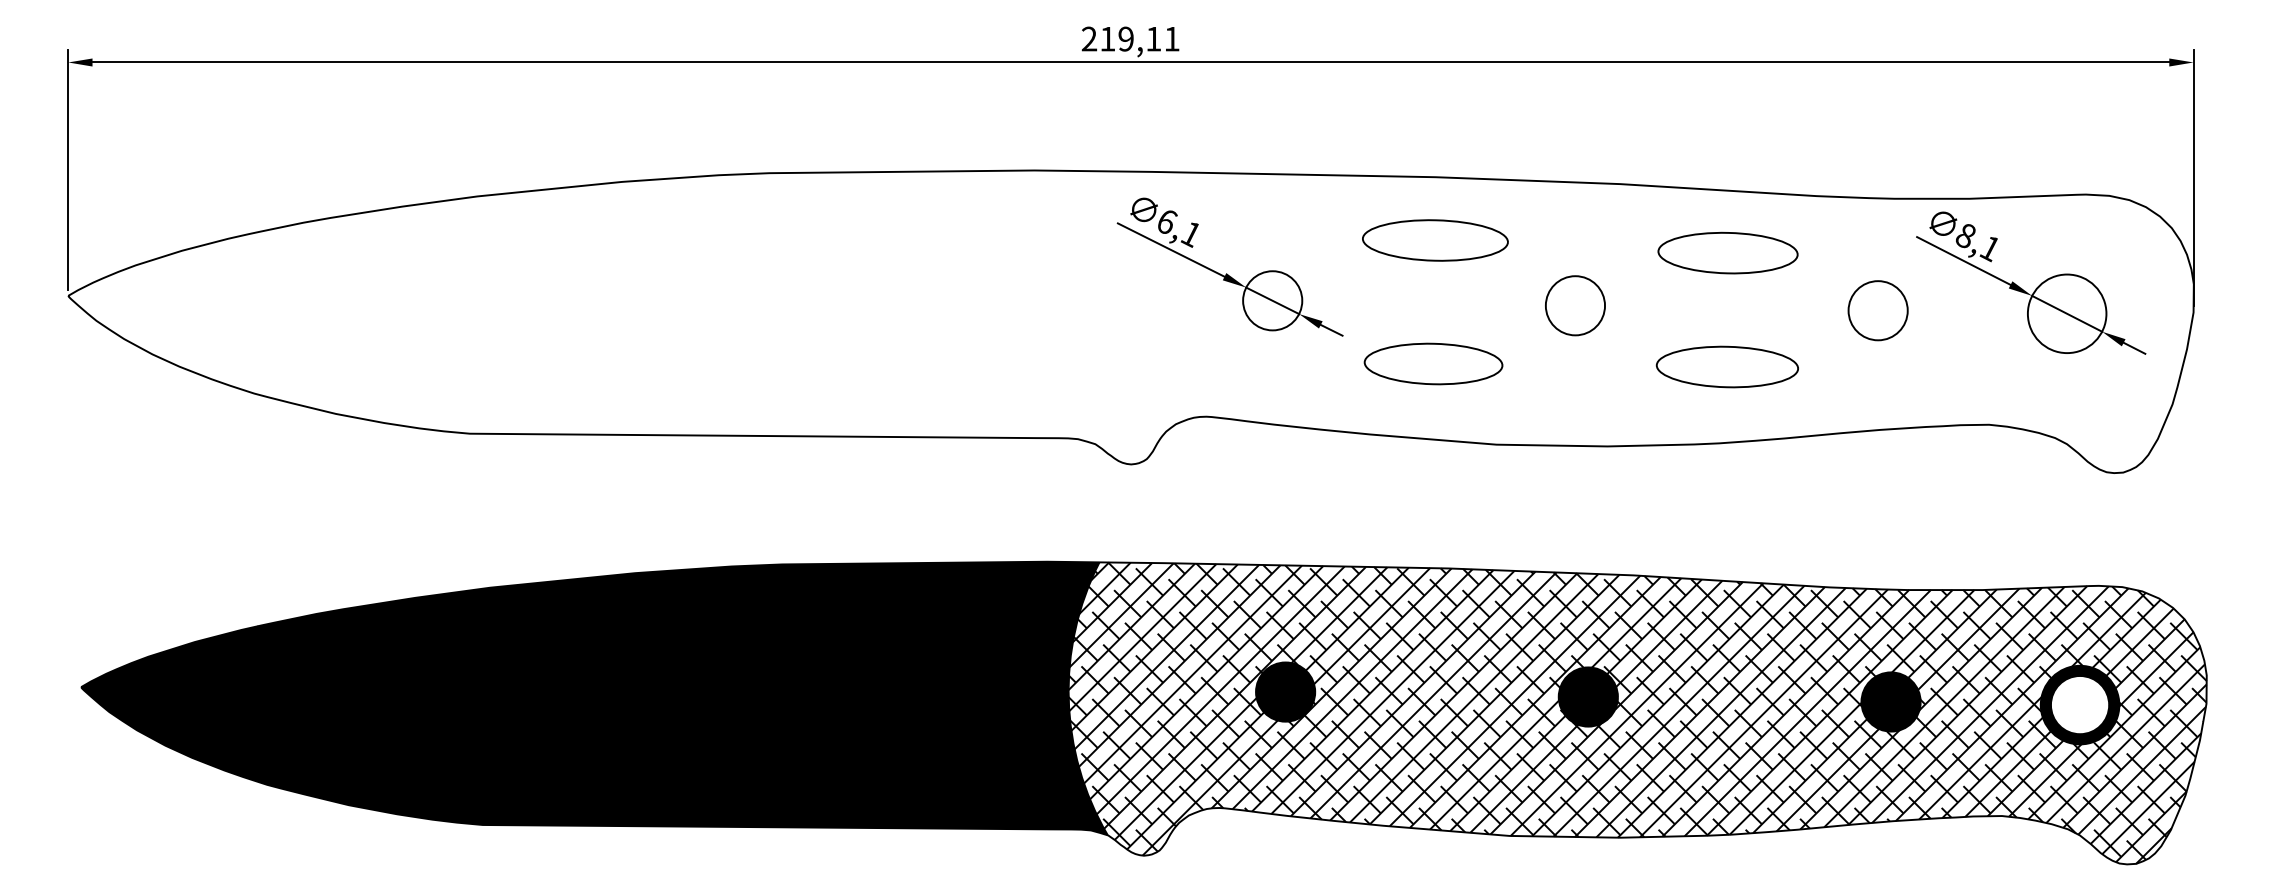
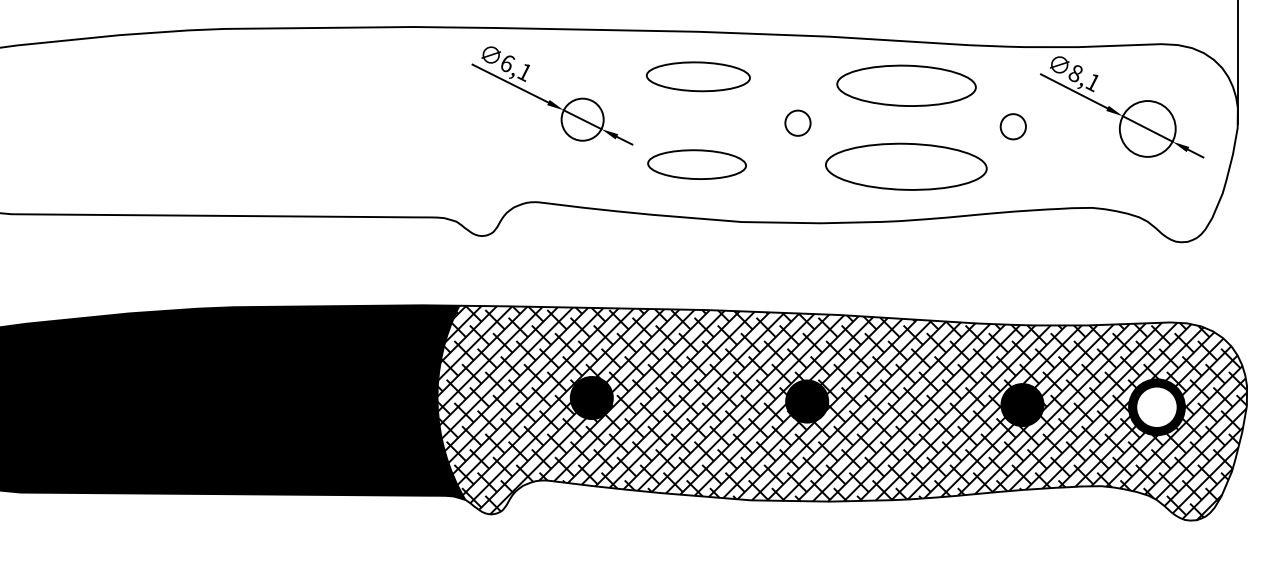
part: (1727, 252) -> (906, 85), size x1.4
circle: (1575, 305) -> (798, 123), size x0.6
circle: (1877, 310) -> (1012, 126), size x0.6
part: (1726, 366) -> (905, 166), size x1.6

